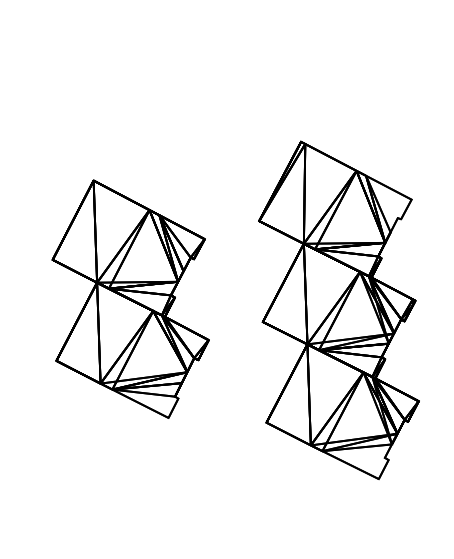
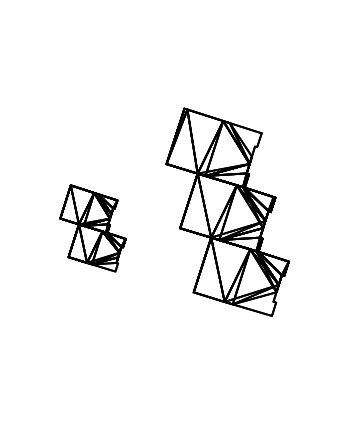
part: (130, 299) -> (92, 228), size x0.6

